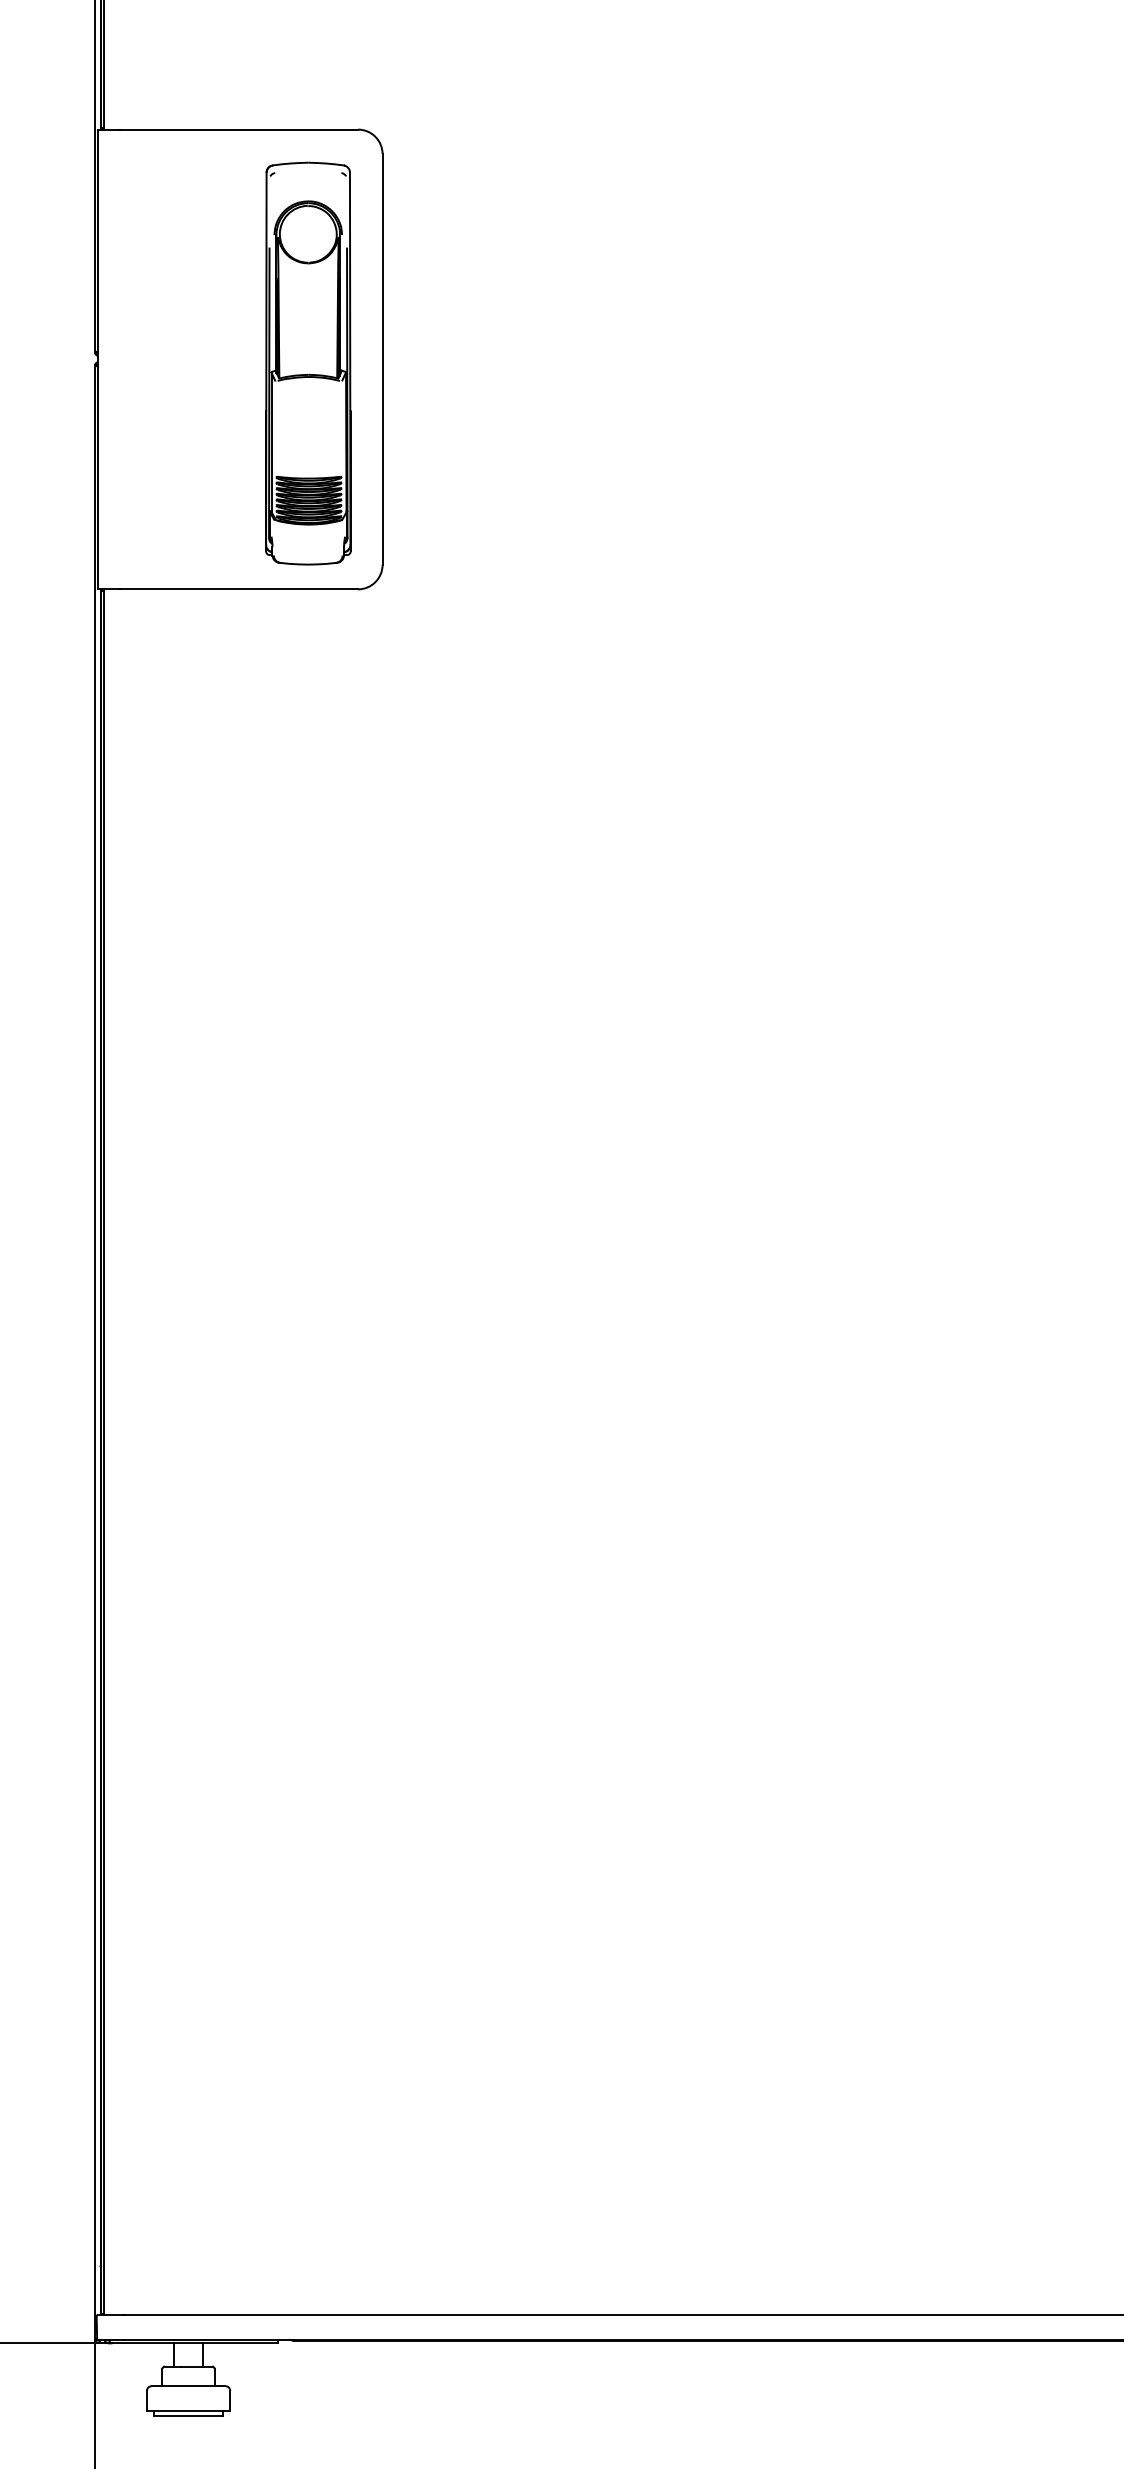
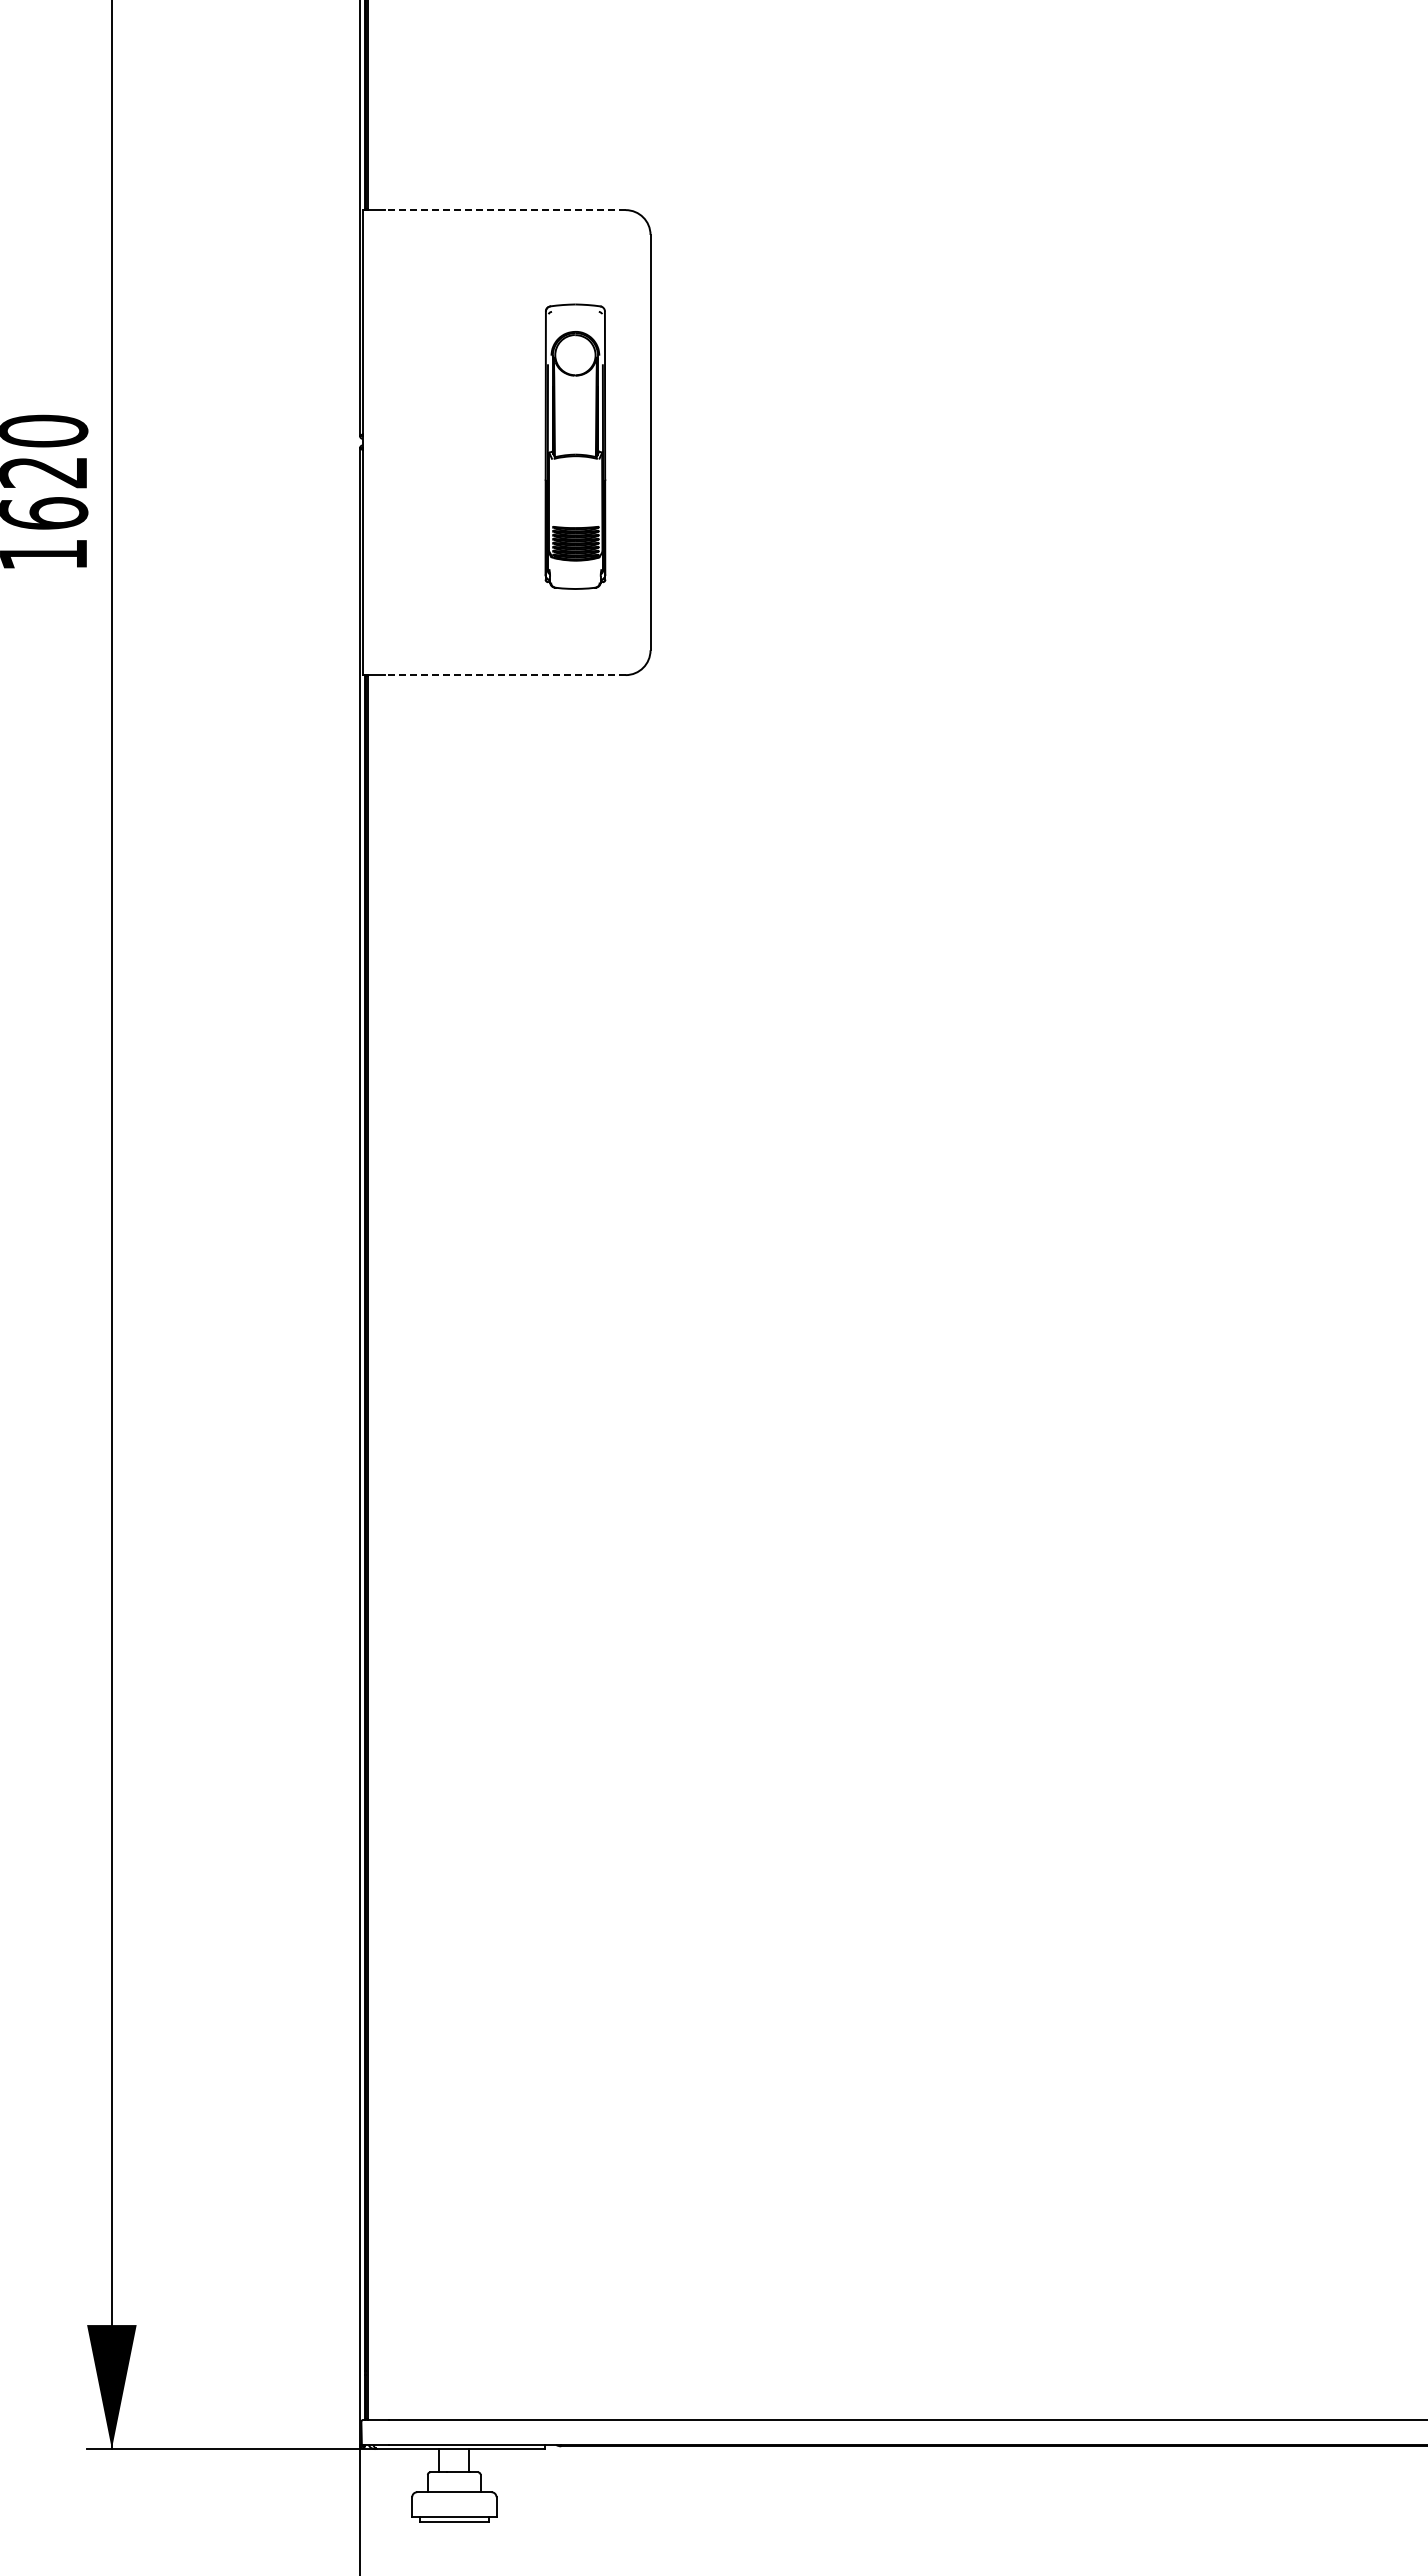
line: (238, 129) -> (504, 210), solid -> dashed
part: (308, 363) -> (575, 446), size x0.7
line: (238, 589) -> (504, 675), solid -> dashed

